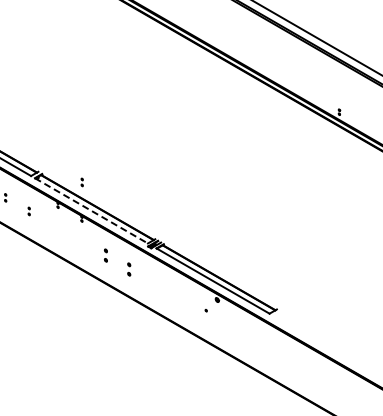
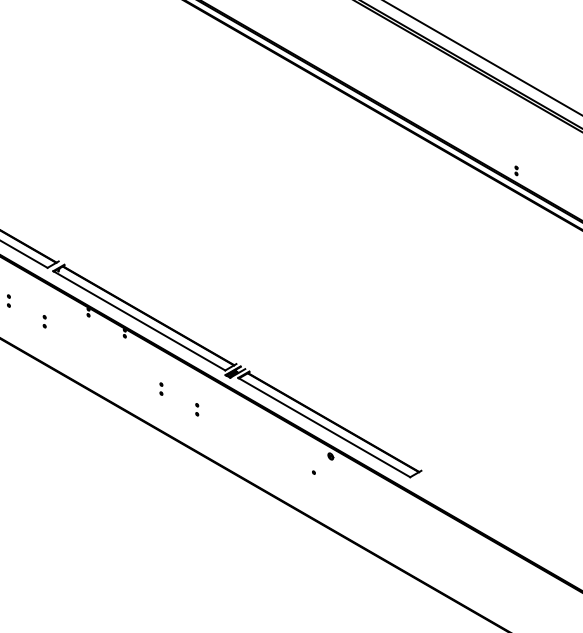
part: (81, 182) -> (124, 277), removed
line: (91, 211) -> (139, 321), dashed -> solid
part: (105, 255) -> (160, 388), size x0.62
part: (129, 268) -> (197, 408), size x0.62

